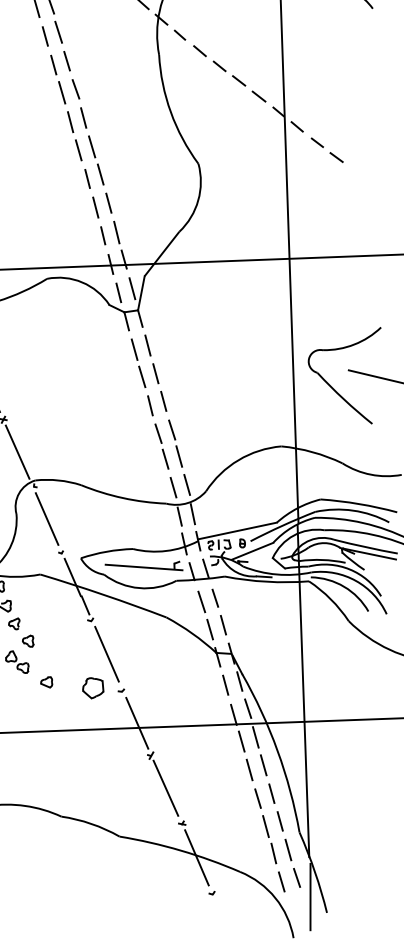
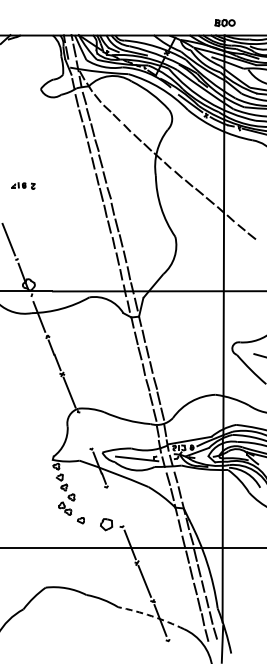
line: (46, 517) -> (84, 429), removed
line: (106, 653) -> (114, 505), removed
arc: (180, 851) -> (151, 616), solid -> dashed

